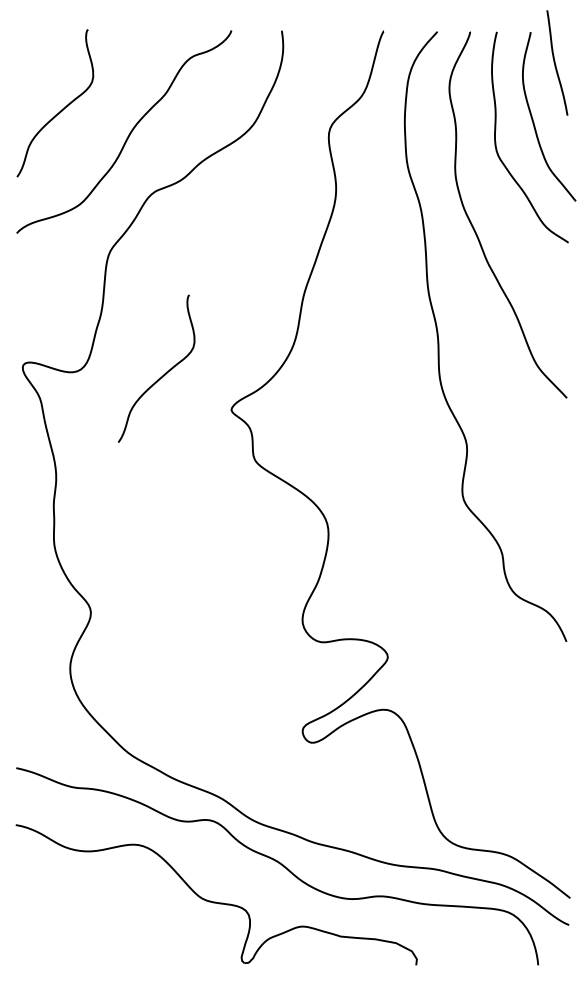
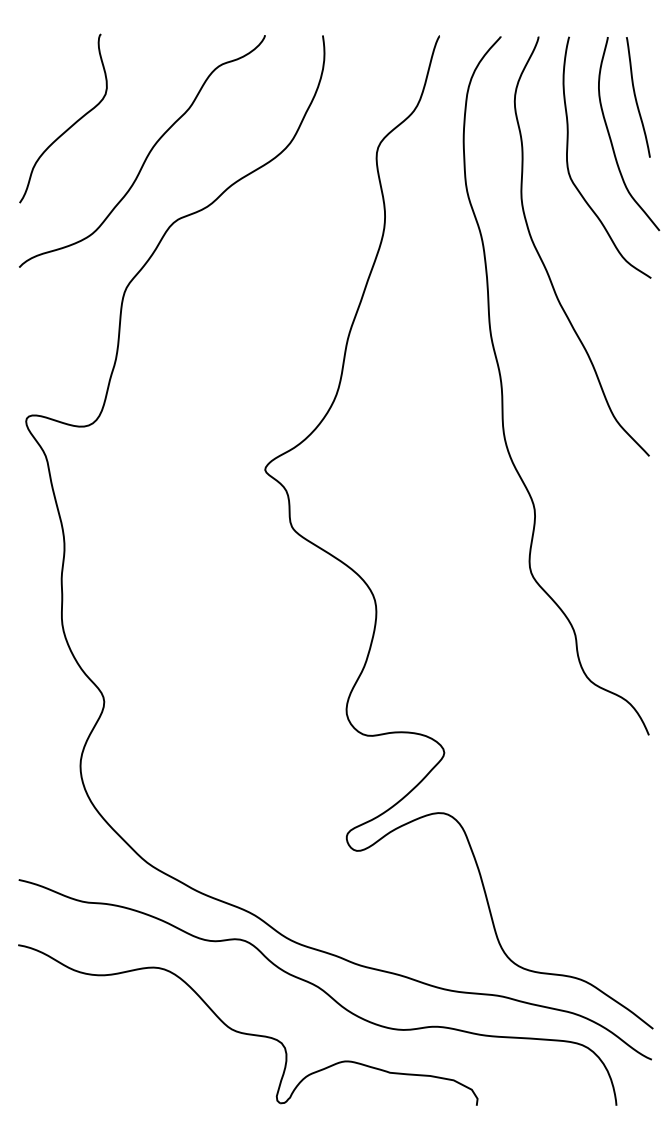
curve: (555, 63) -> (636, 97), moved
curve: (161, 375) -> (185, 430), removed

